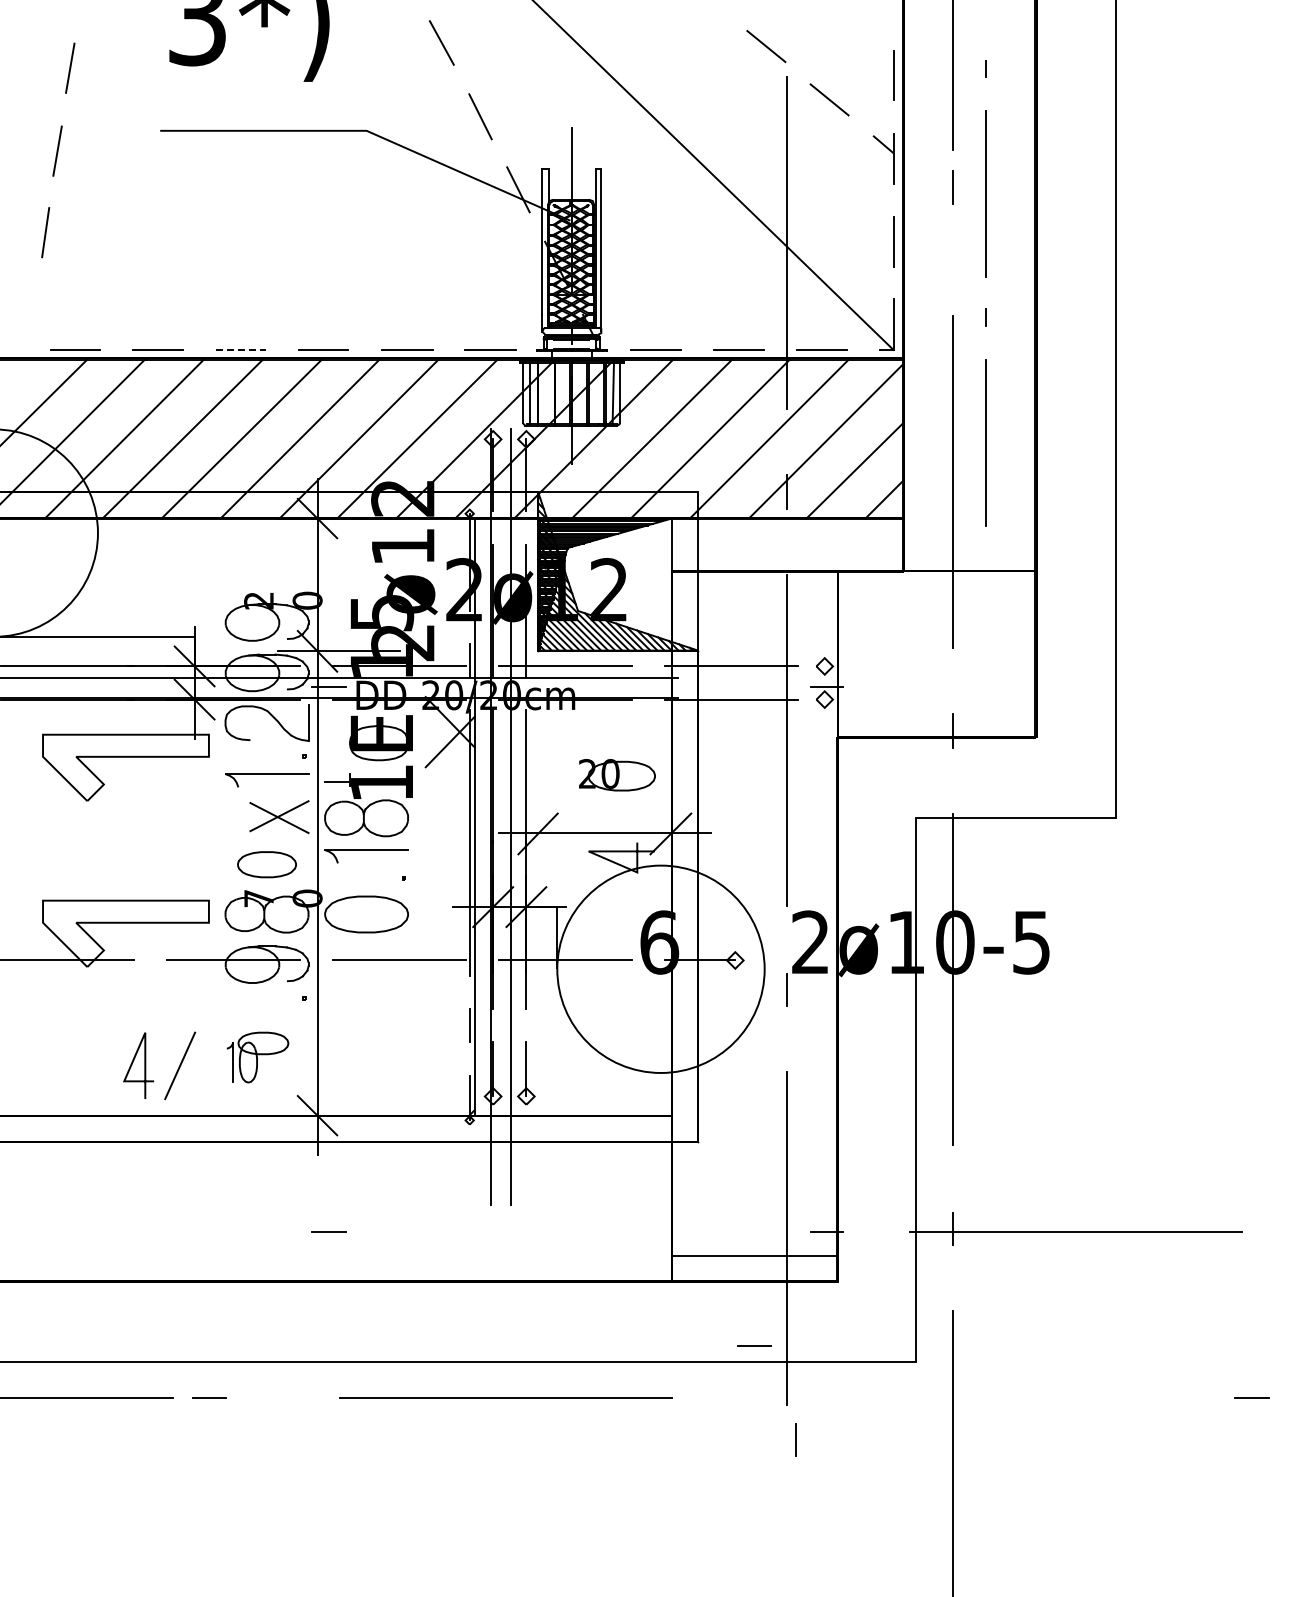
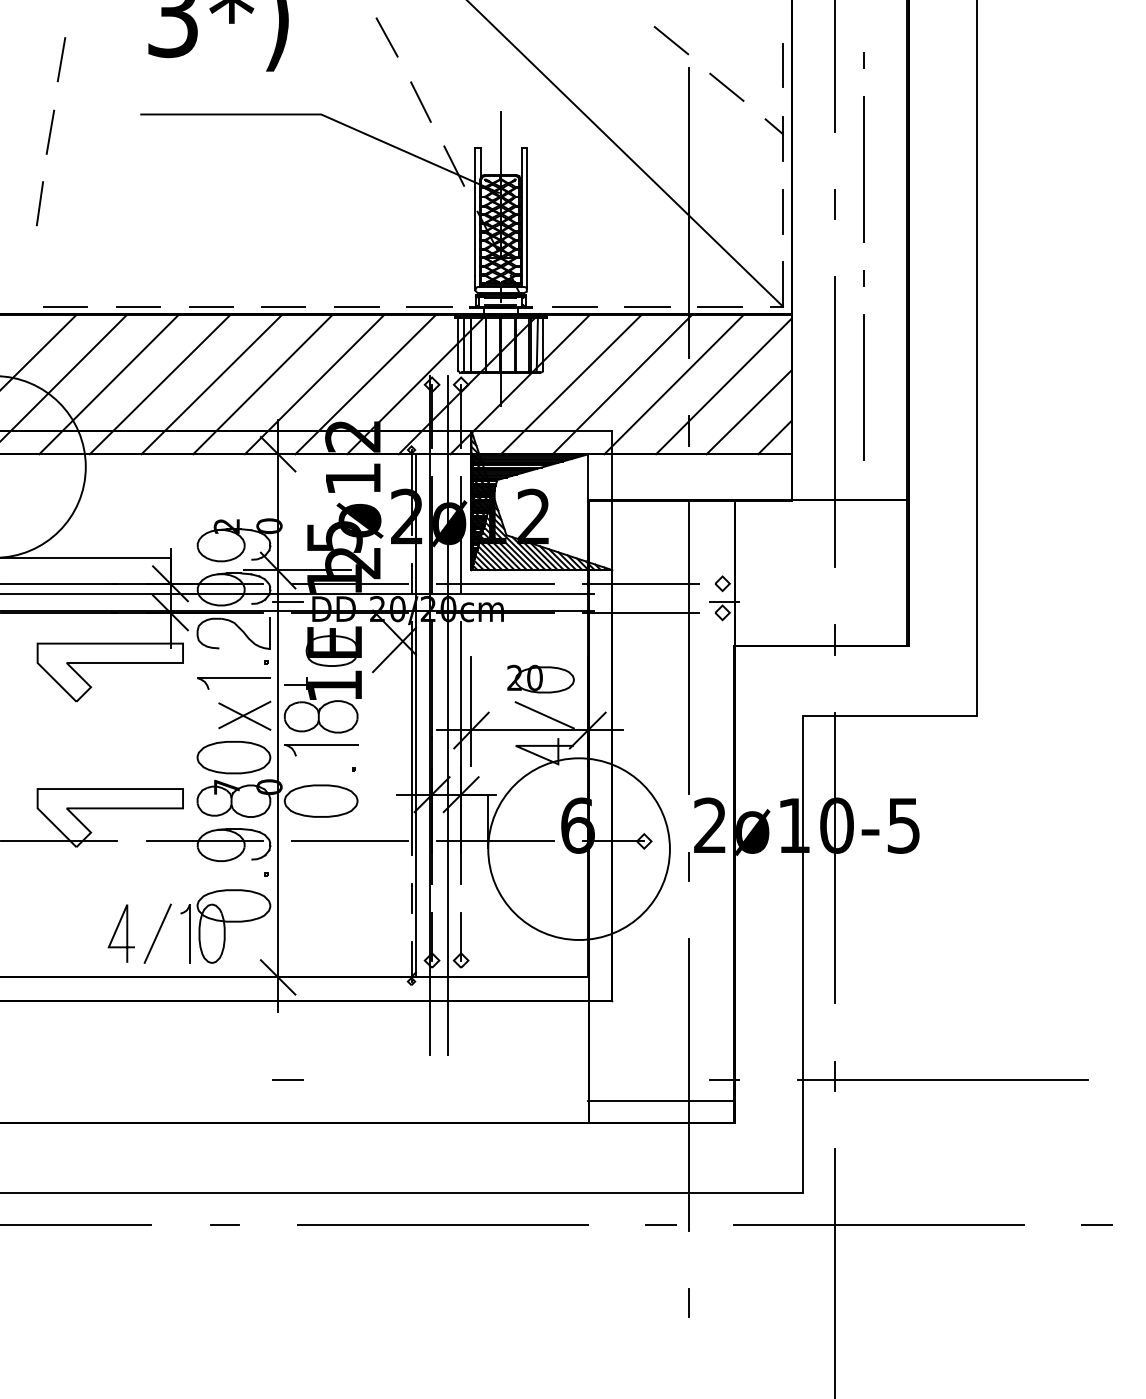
line: (952, 187) -> (834, 204), moved
line: (240, 350) -> (210, 306), dashed -> solid
line: (538, 812) -> (471, 711), added
line: (621, 816) -> (544, 715), added
part: (266, 864) -> (233, 757), size x1.43
part: (257, 1057) -> (225, 926), size x1.67
line: (754, 1345) -> (661, 1224), moved
line: (209, 1397) -> (224, 1224), moved
line: (1002, 1398) -> (878, 1225), added
line: (795, 1439) -> (689, 1302), moved

